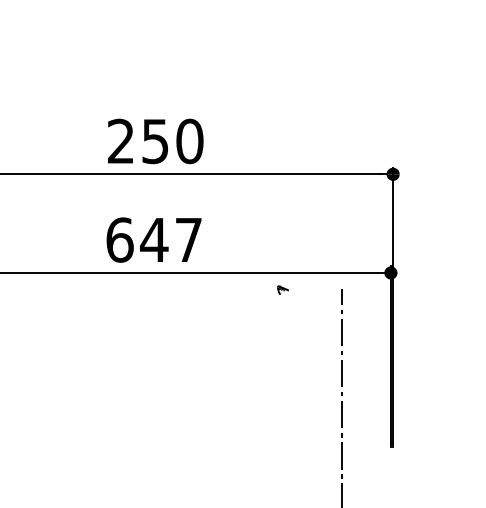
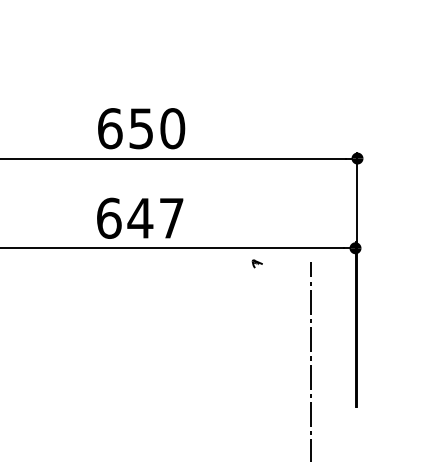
text: (120, 141) -> (109, 128), 250 -> 650

